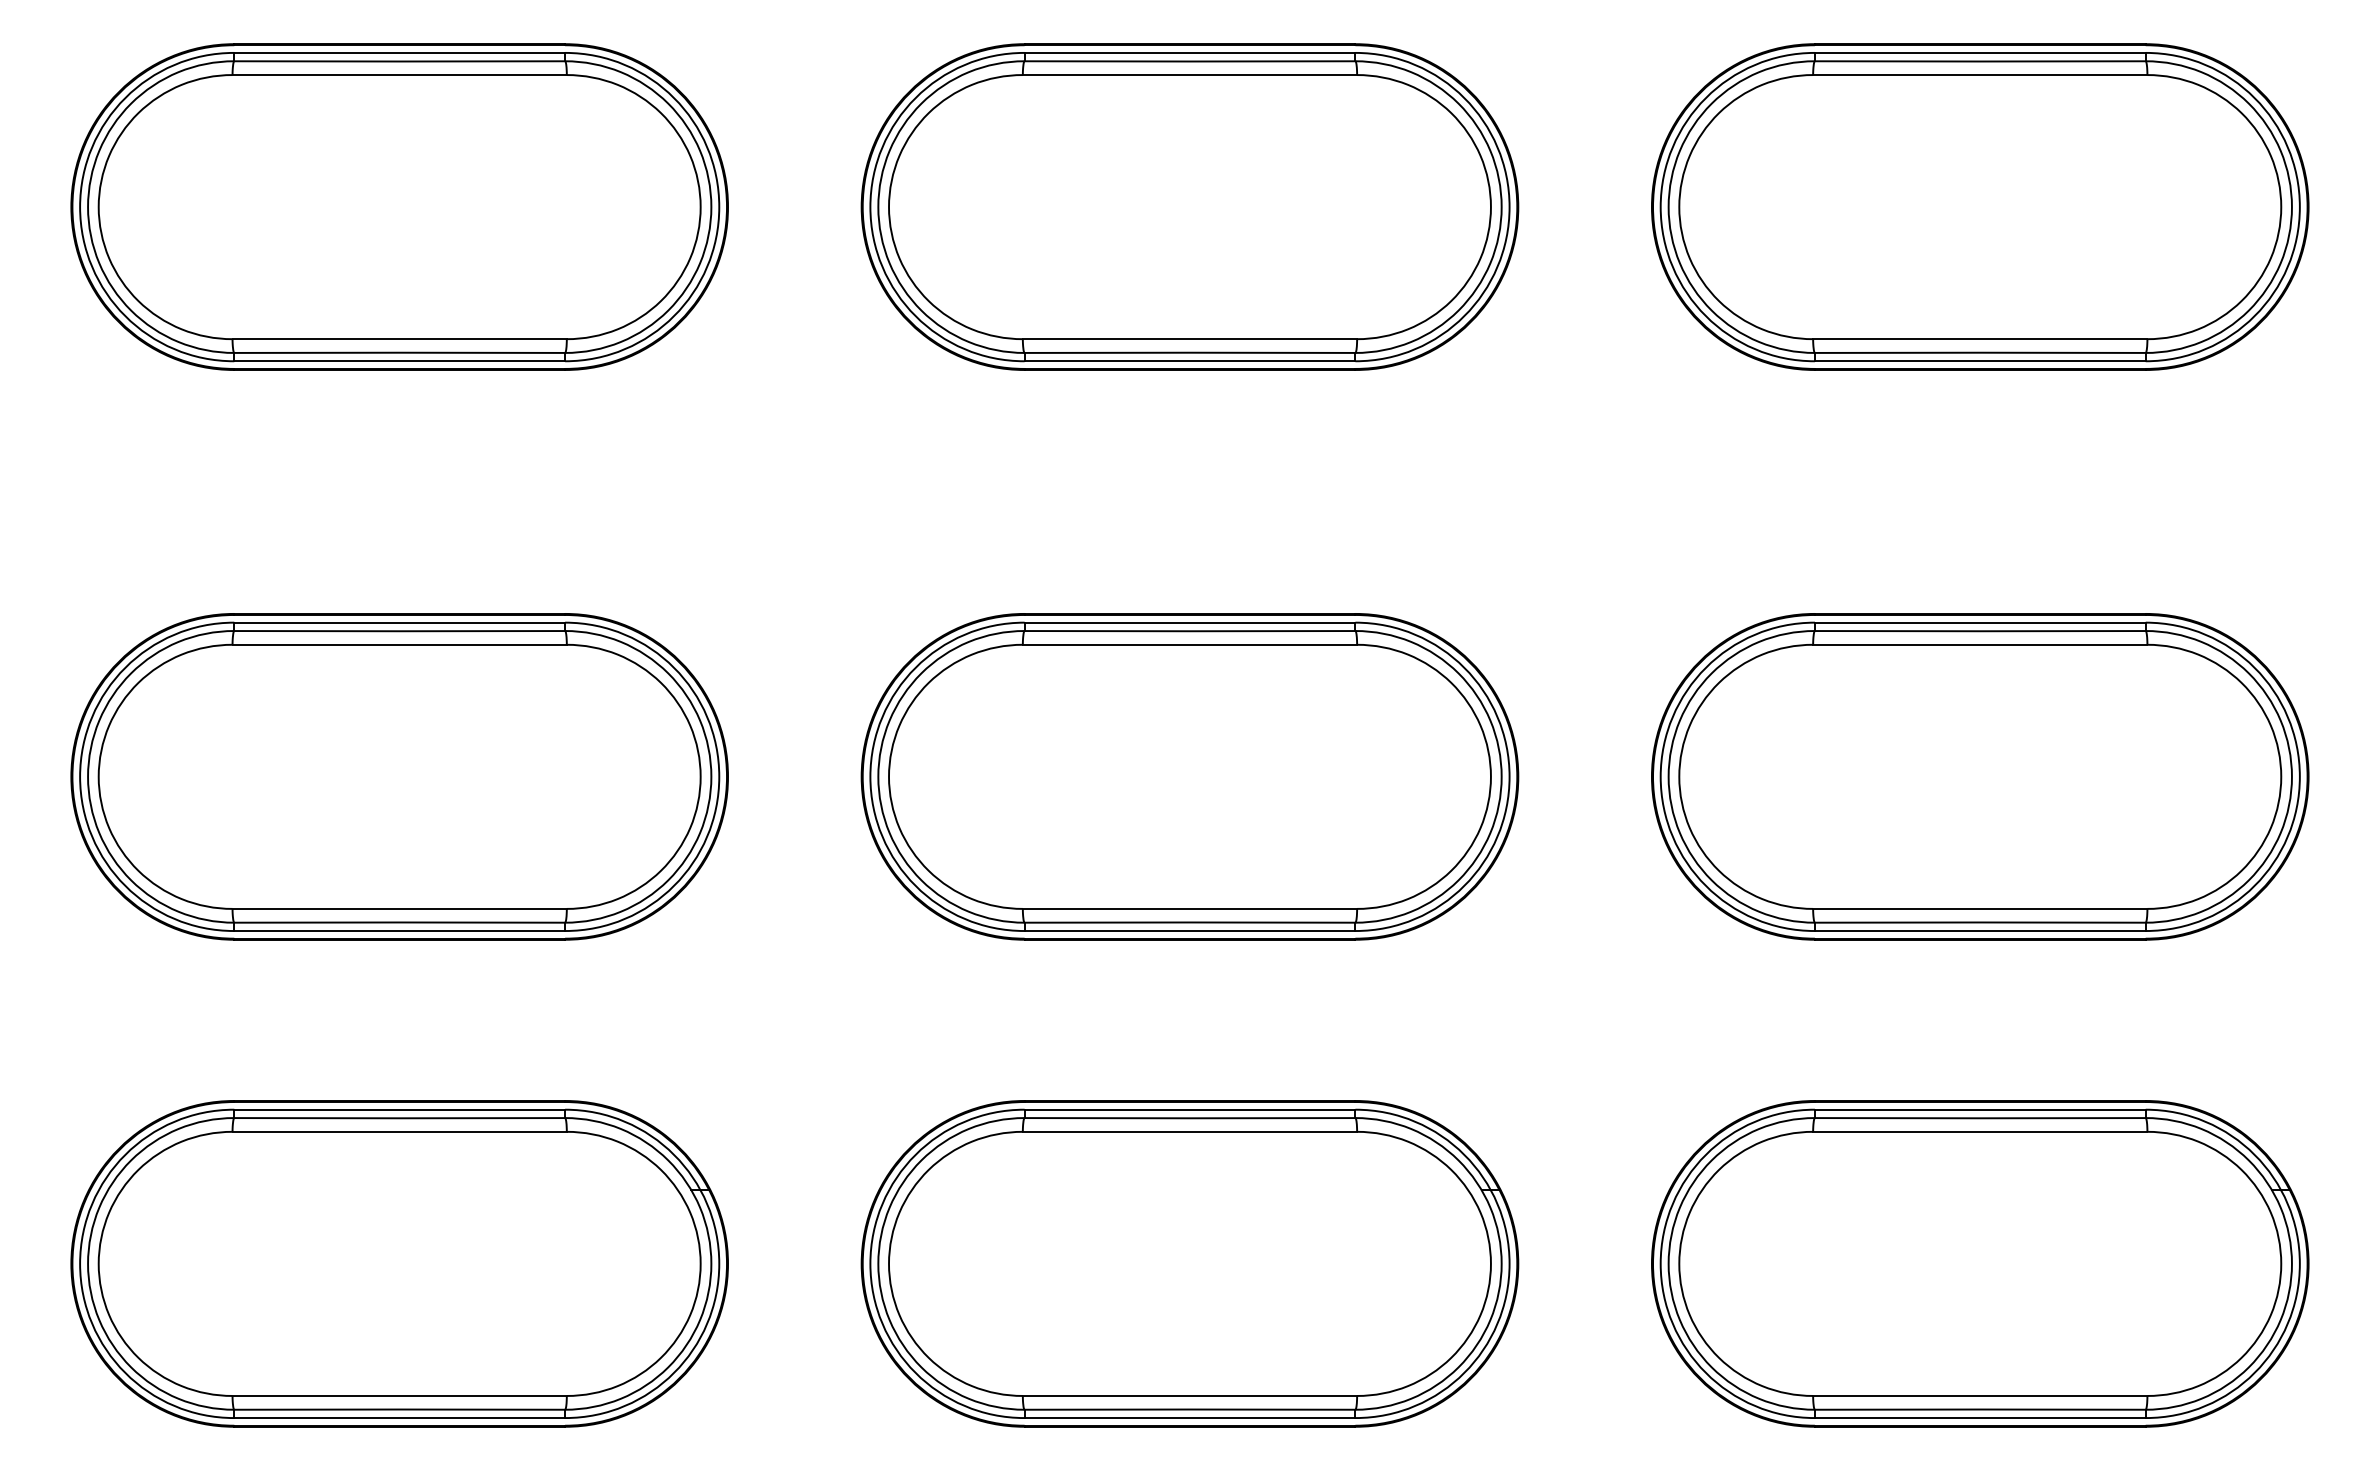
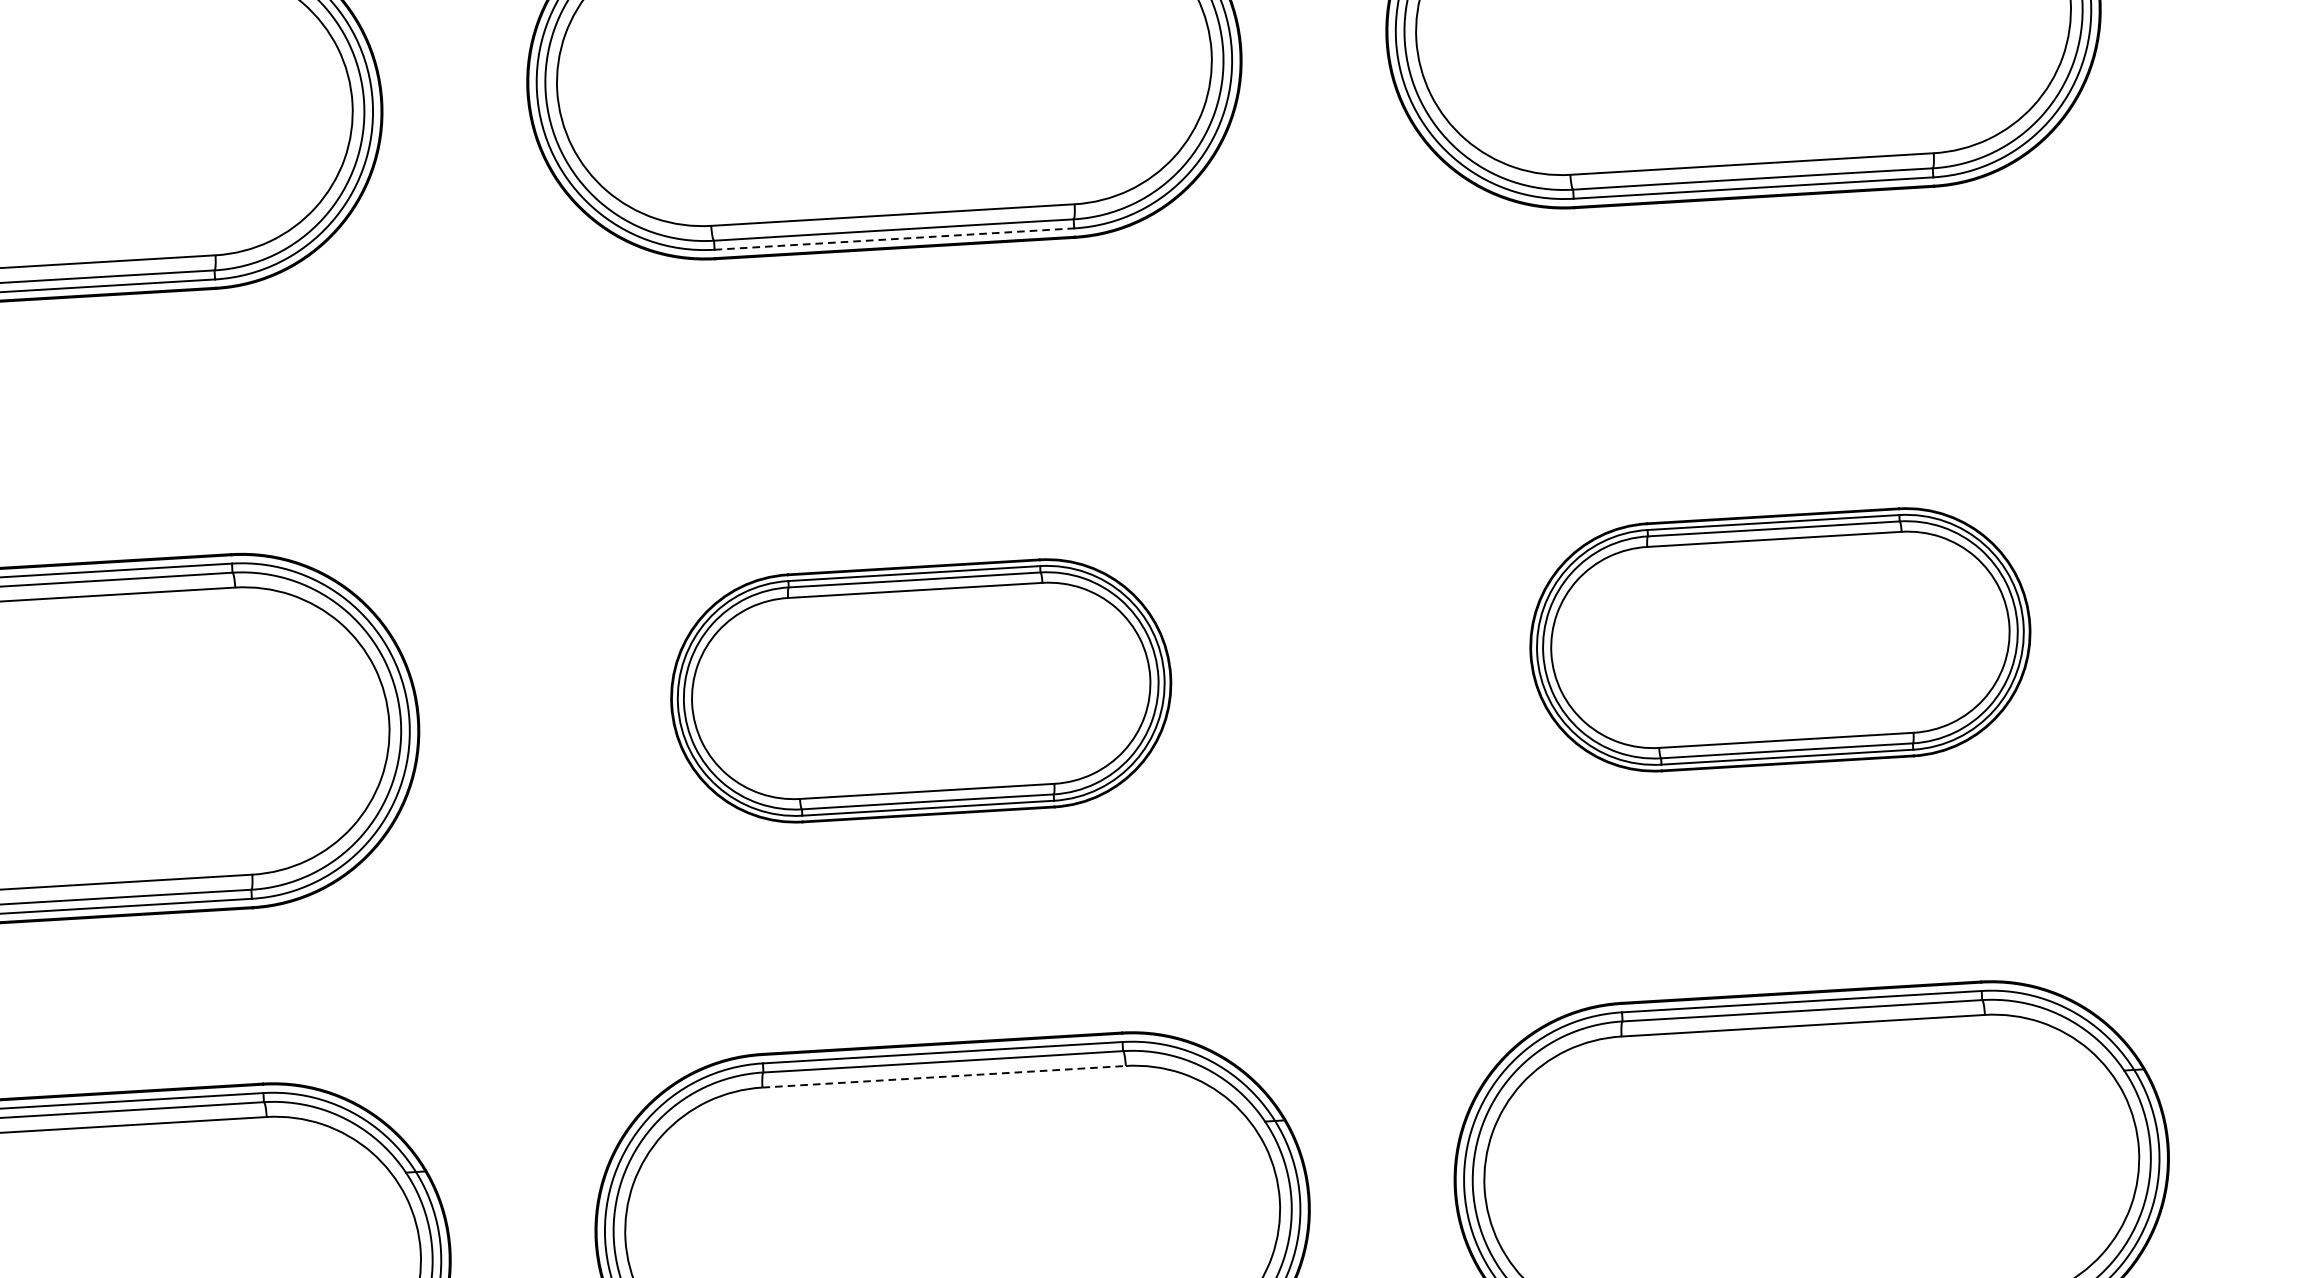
line: (1190, 361) -> (894, 239), solid -> dashed
part: (1189, 776) -> (920, 690), size x0.7
part: (1980, 776) -> (1780, 639), size x0.7
line: (1190, 1131) -> (944, 1076), solid -> dashed

